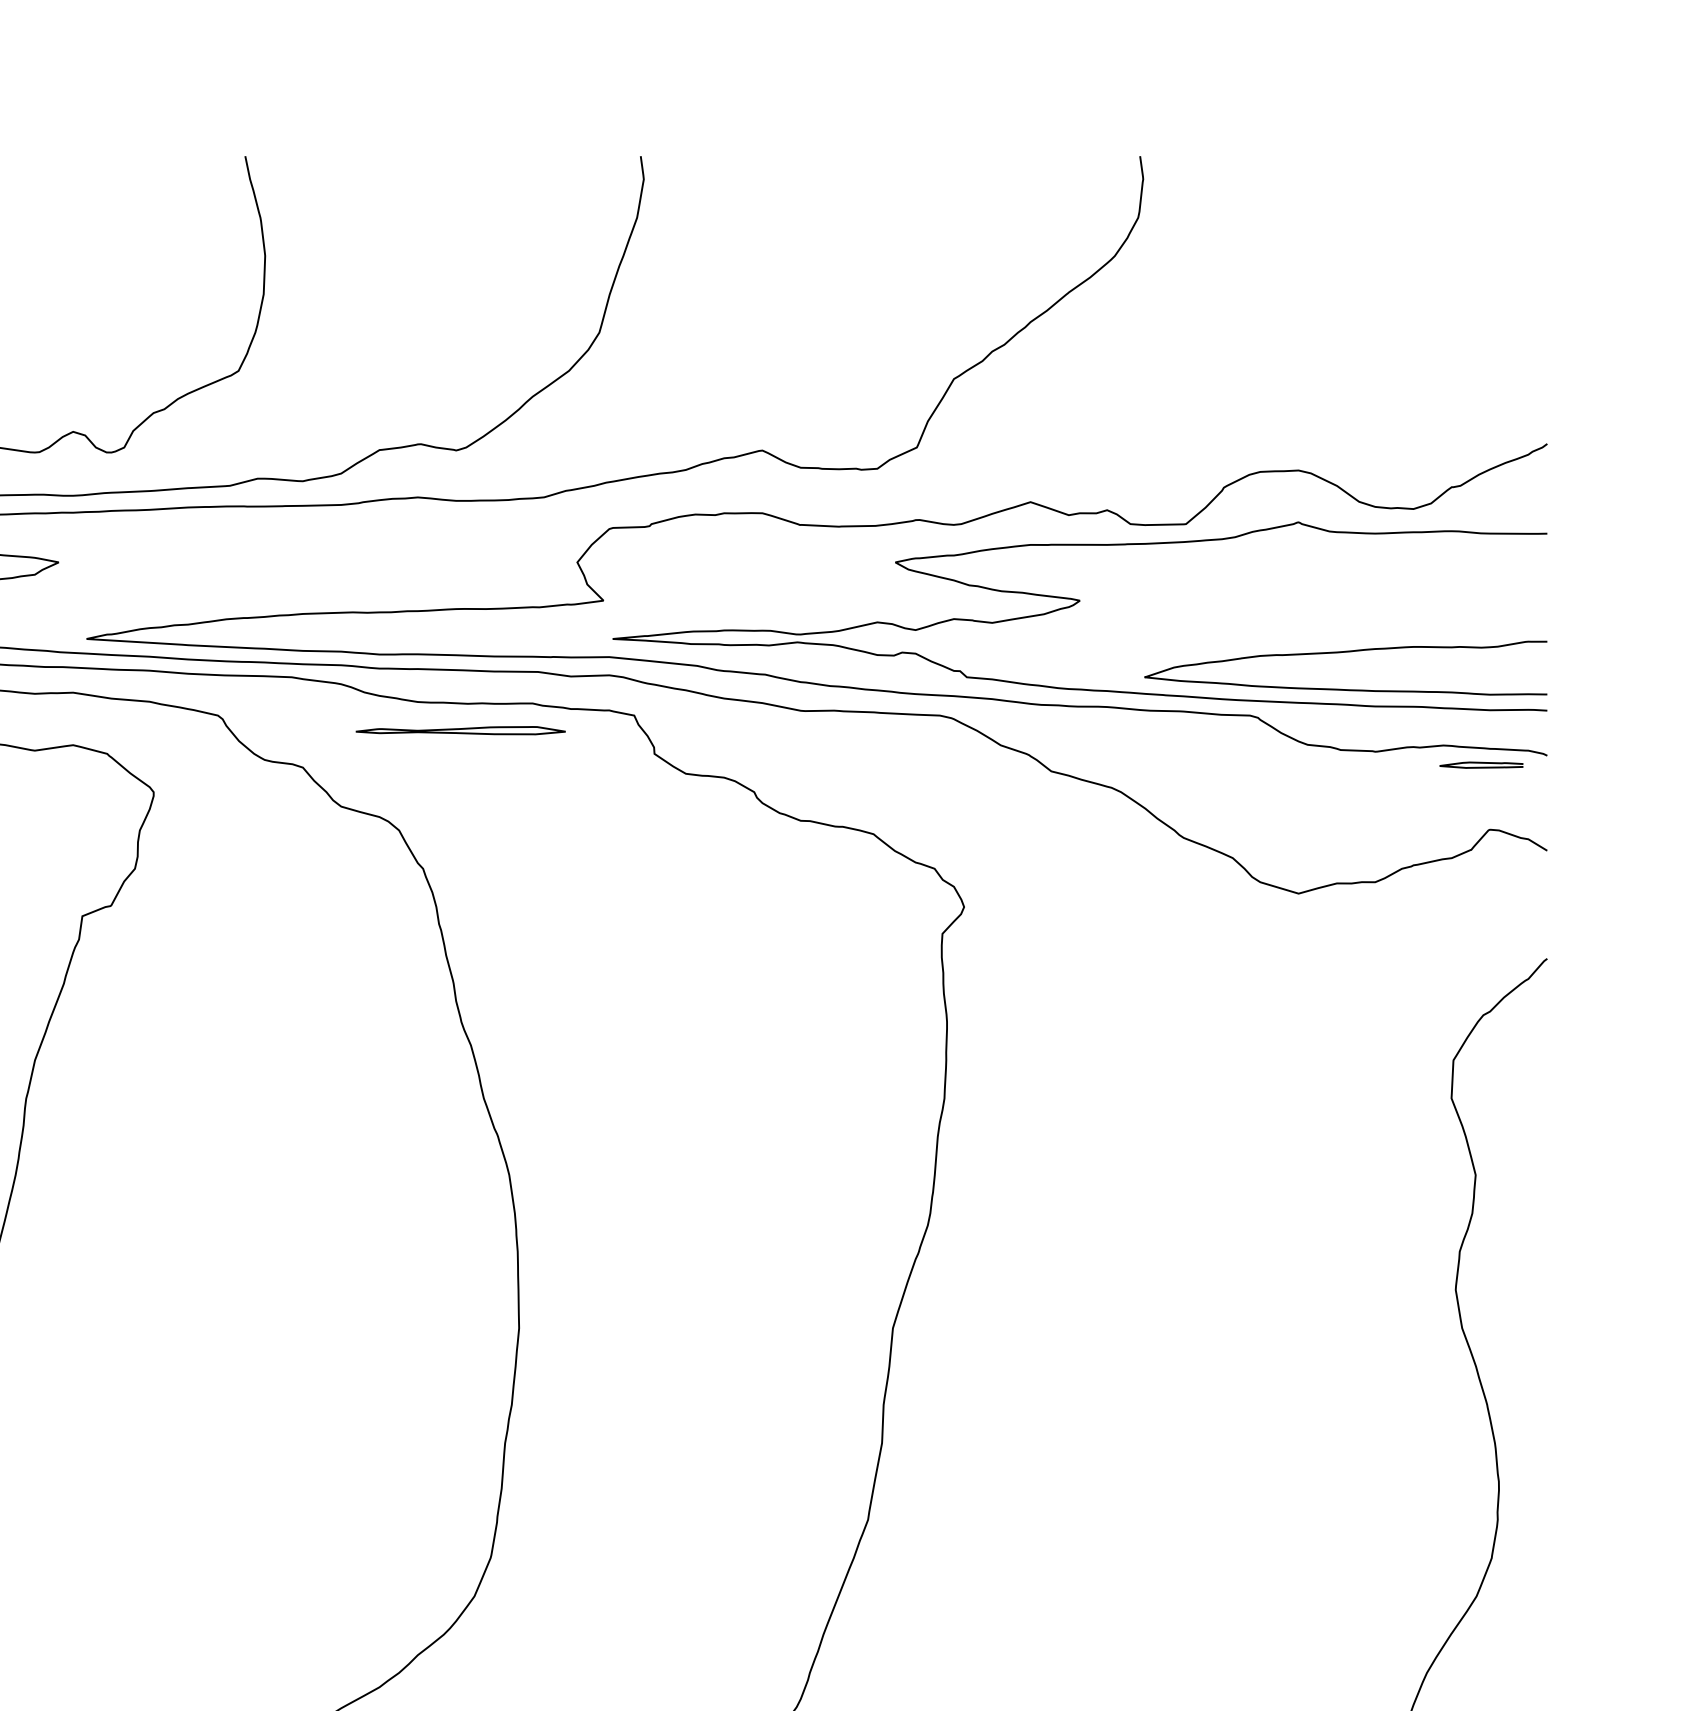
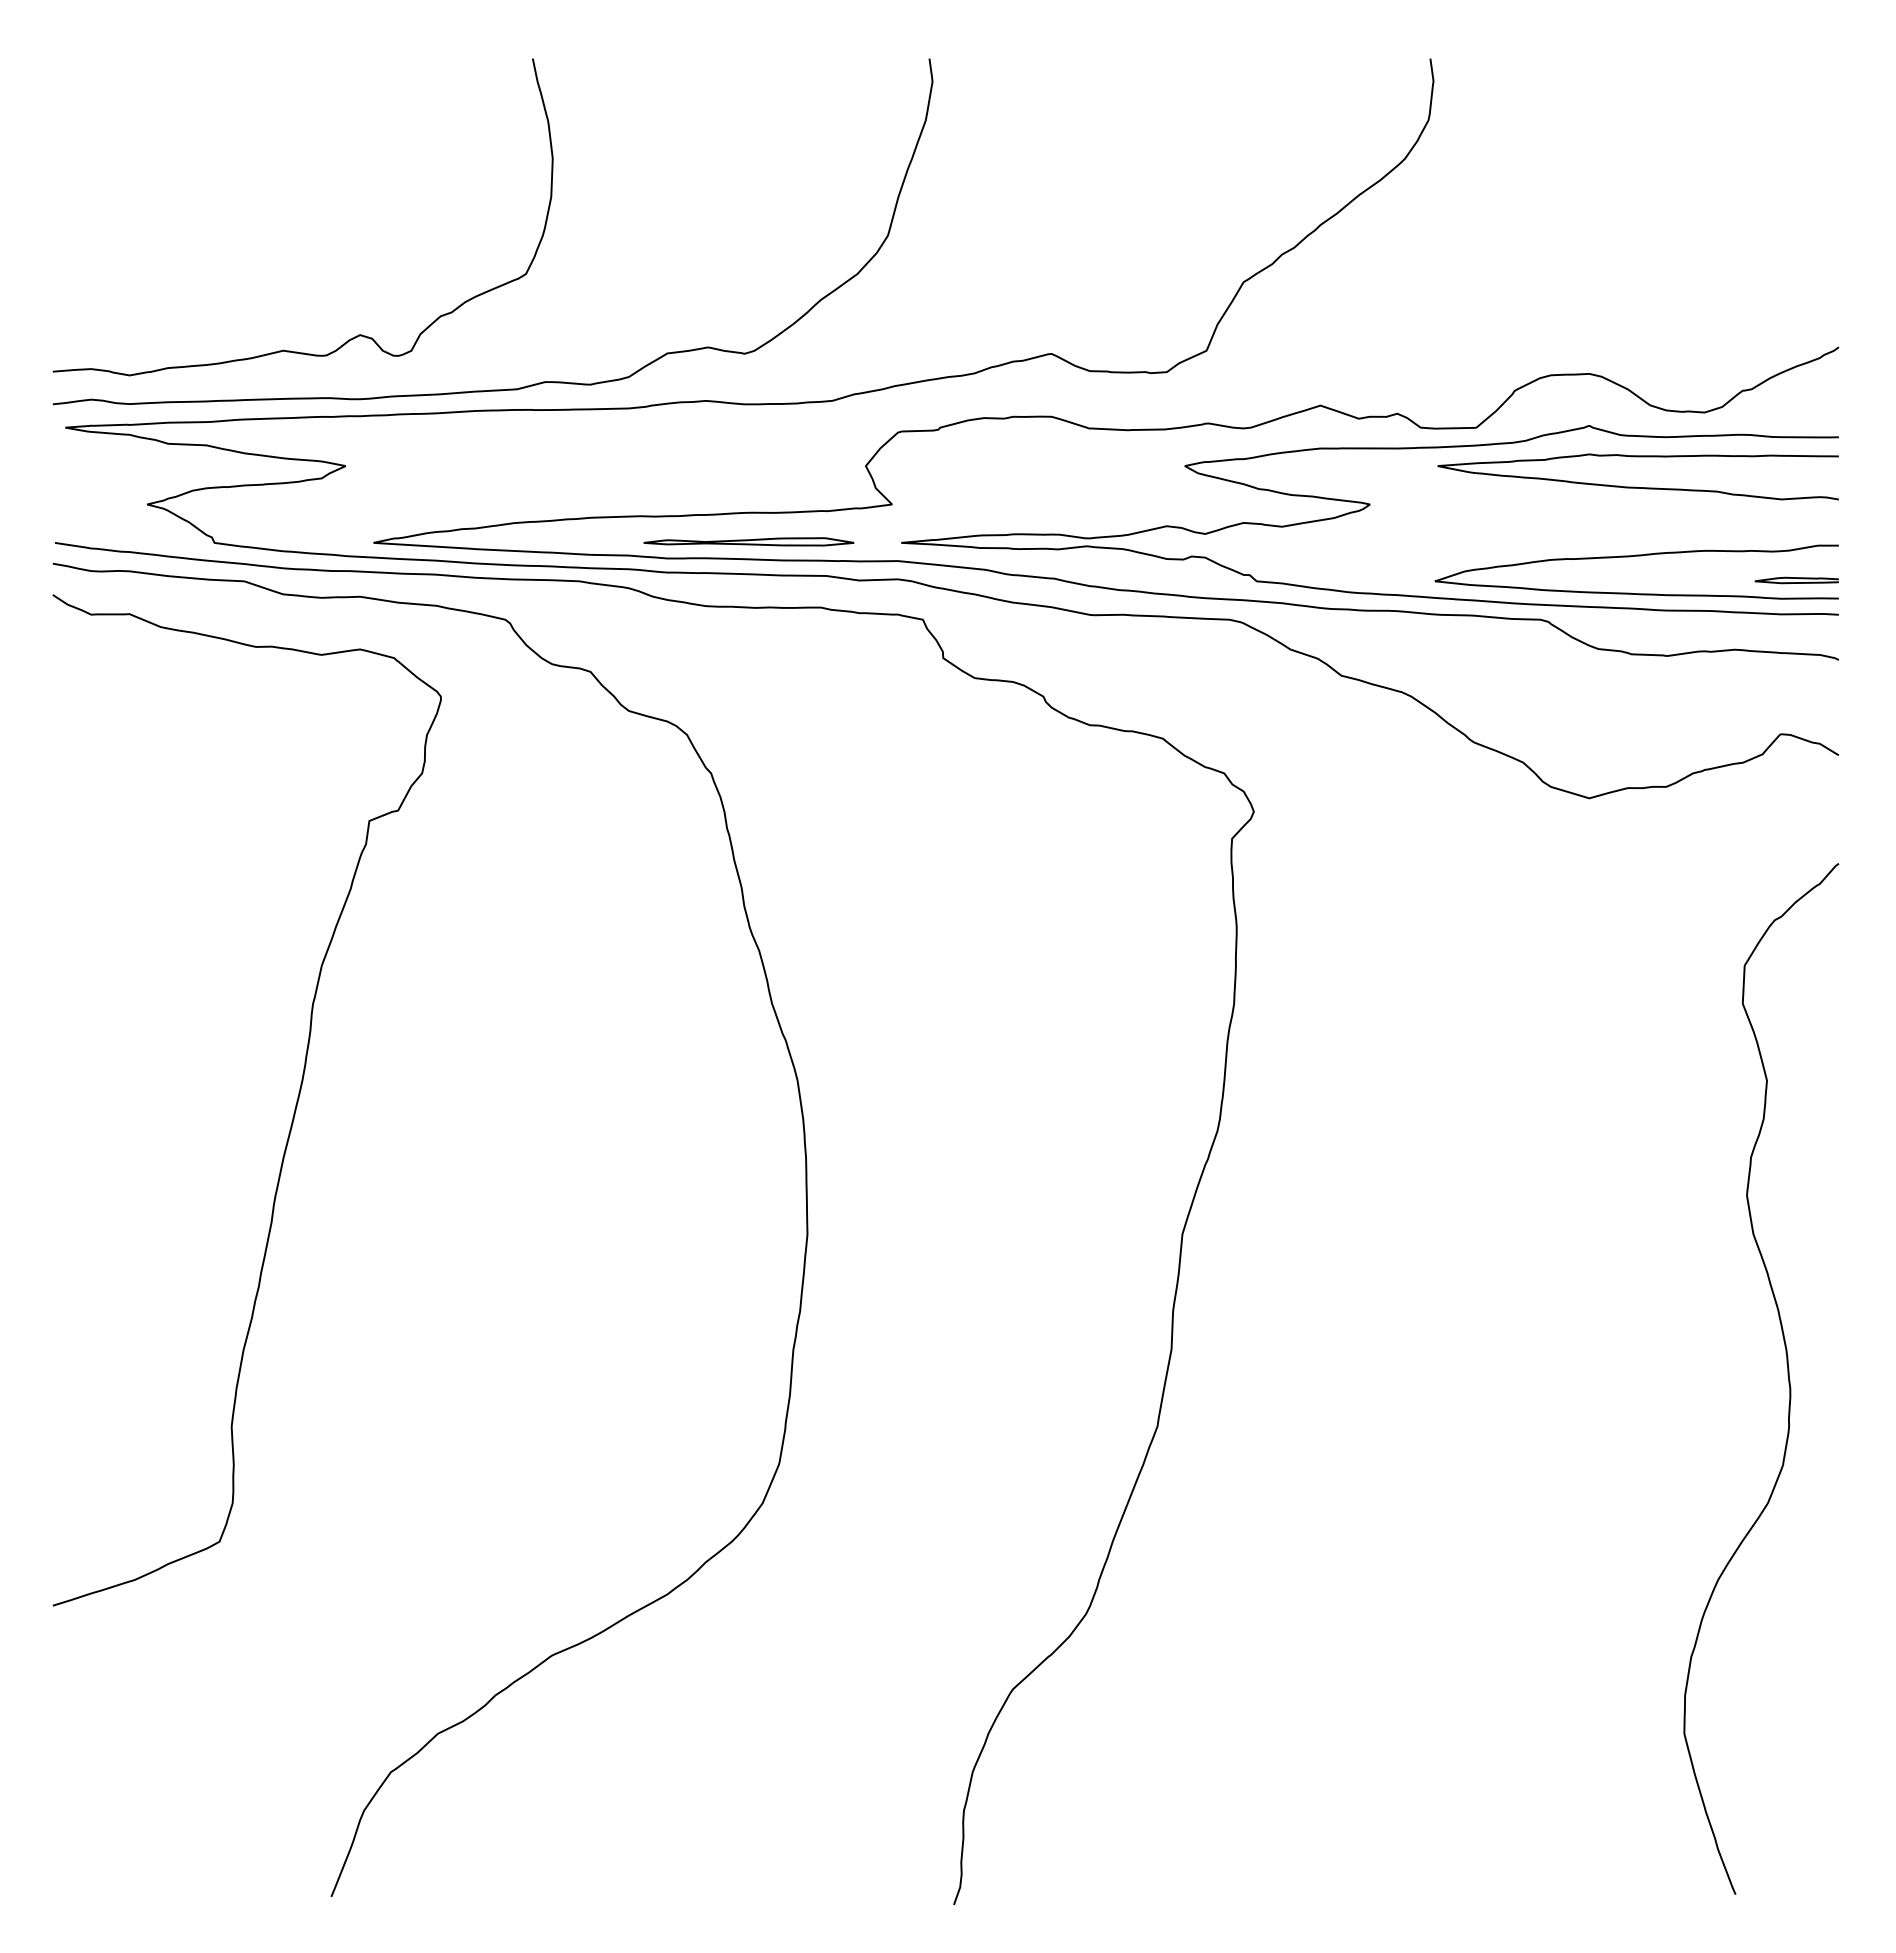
curve: (1344, 582) -> (1635, 486), added
part: (460, 730) -> (748, 541), moved
curve: (1481, 763) -> (1796, 578), moved

